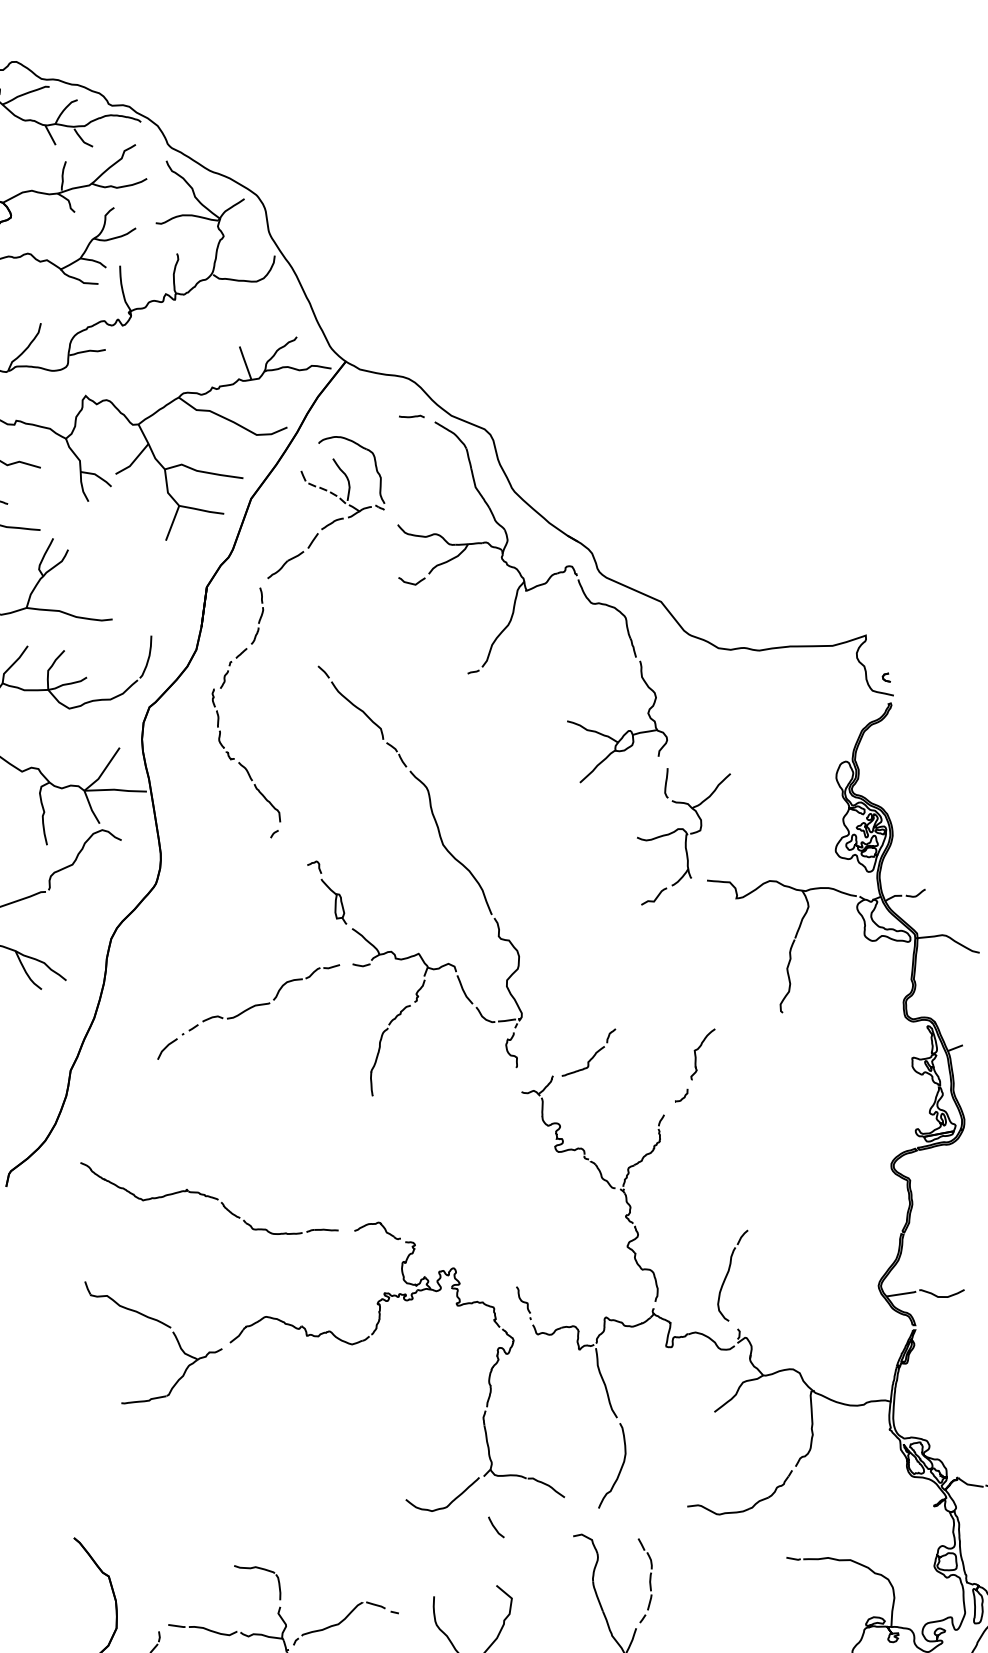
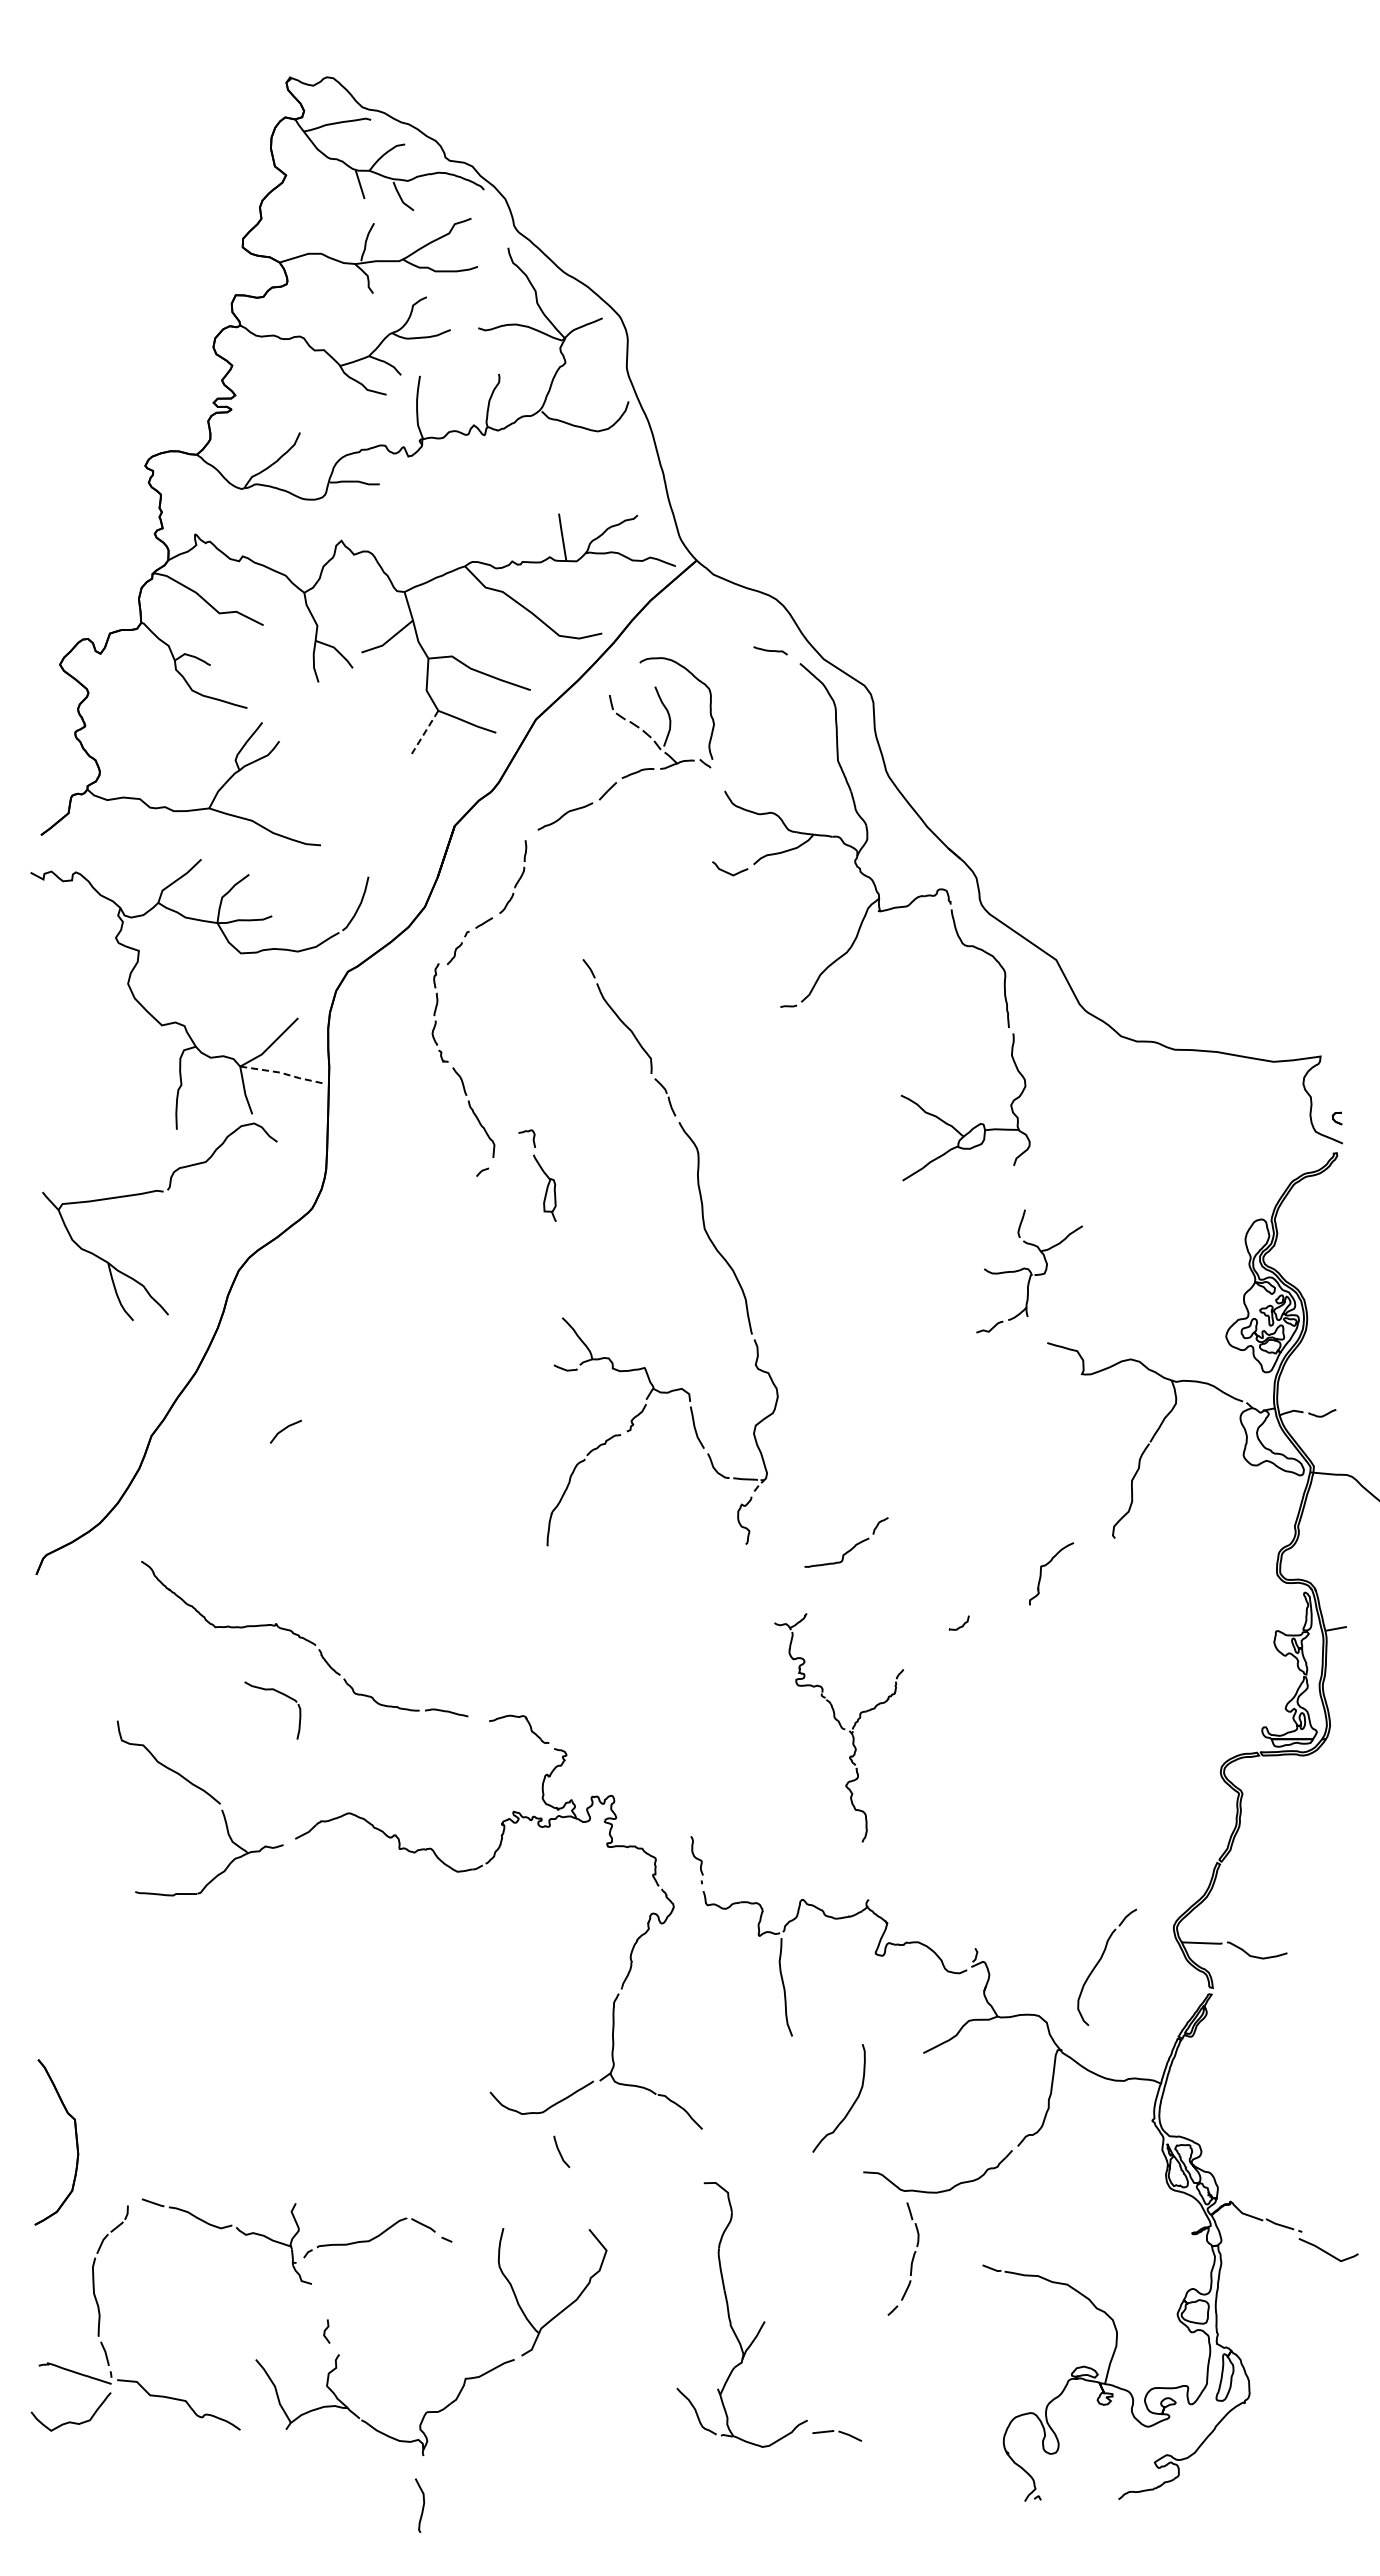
line: (172, 523) -> (424, 732), solid -> dashed
line: (115, 790) -> (282, 1073), solid -> dashed
part: (684, 831) -> (1029, 1271), size x0.7
part: (330, 891) -> (543, 1173), moved
part: (260, 999) -> (422, 1389), removed
part: (697, 1050) -> (1045, 1566), moved
part: (608, 1187) -> (838, 1727), size x0.7
part: (728, 1273) -> (1099, 1962), moved
curve: (620, 1469) -> (851, 2105), moved
curve: (495, 1527) -> (560, 2151), moved
part: (262, 1569) -> (281, 1694), moved
part: (649, 1579) -> (911, 2260), moved

